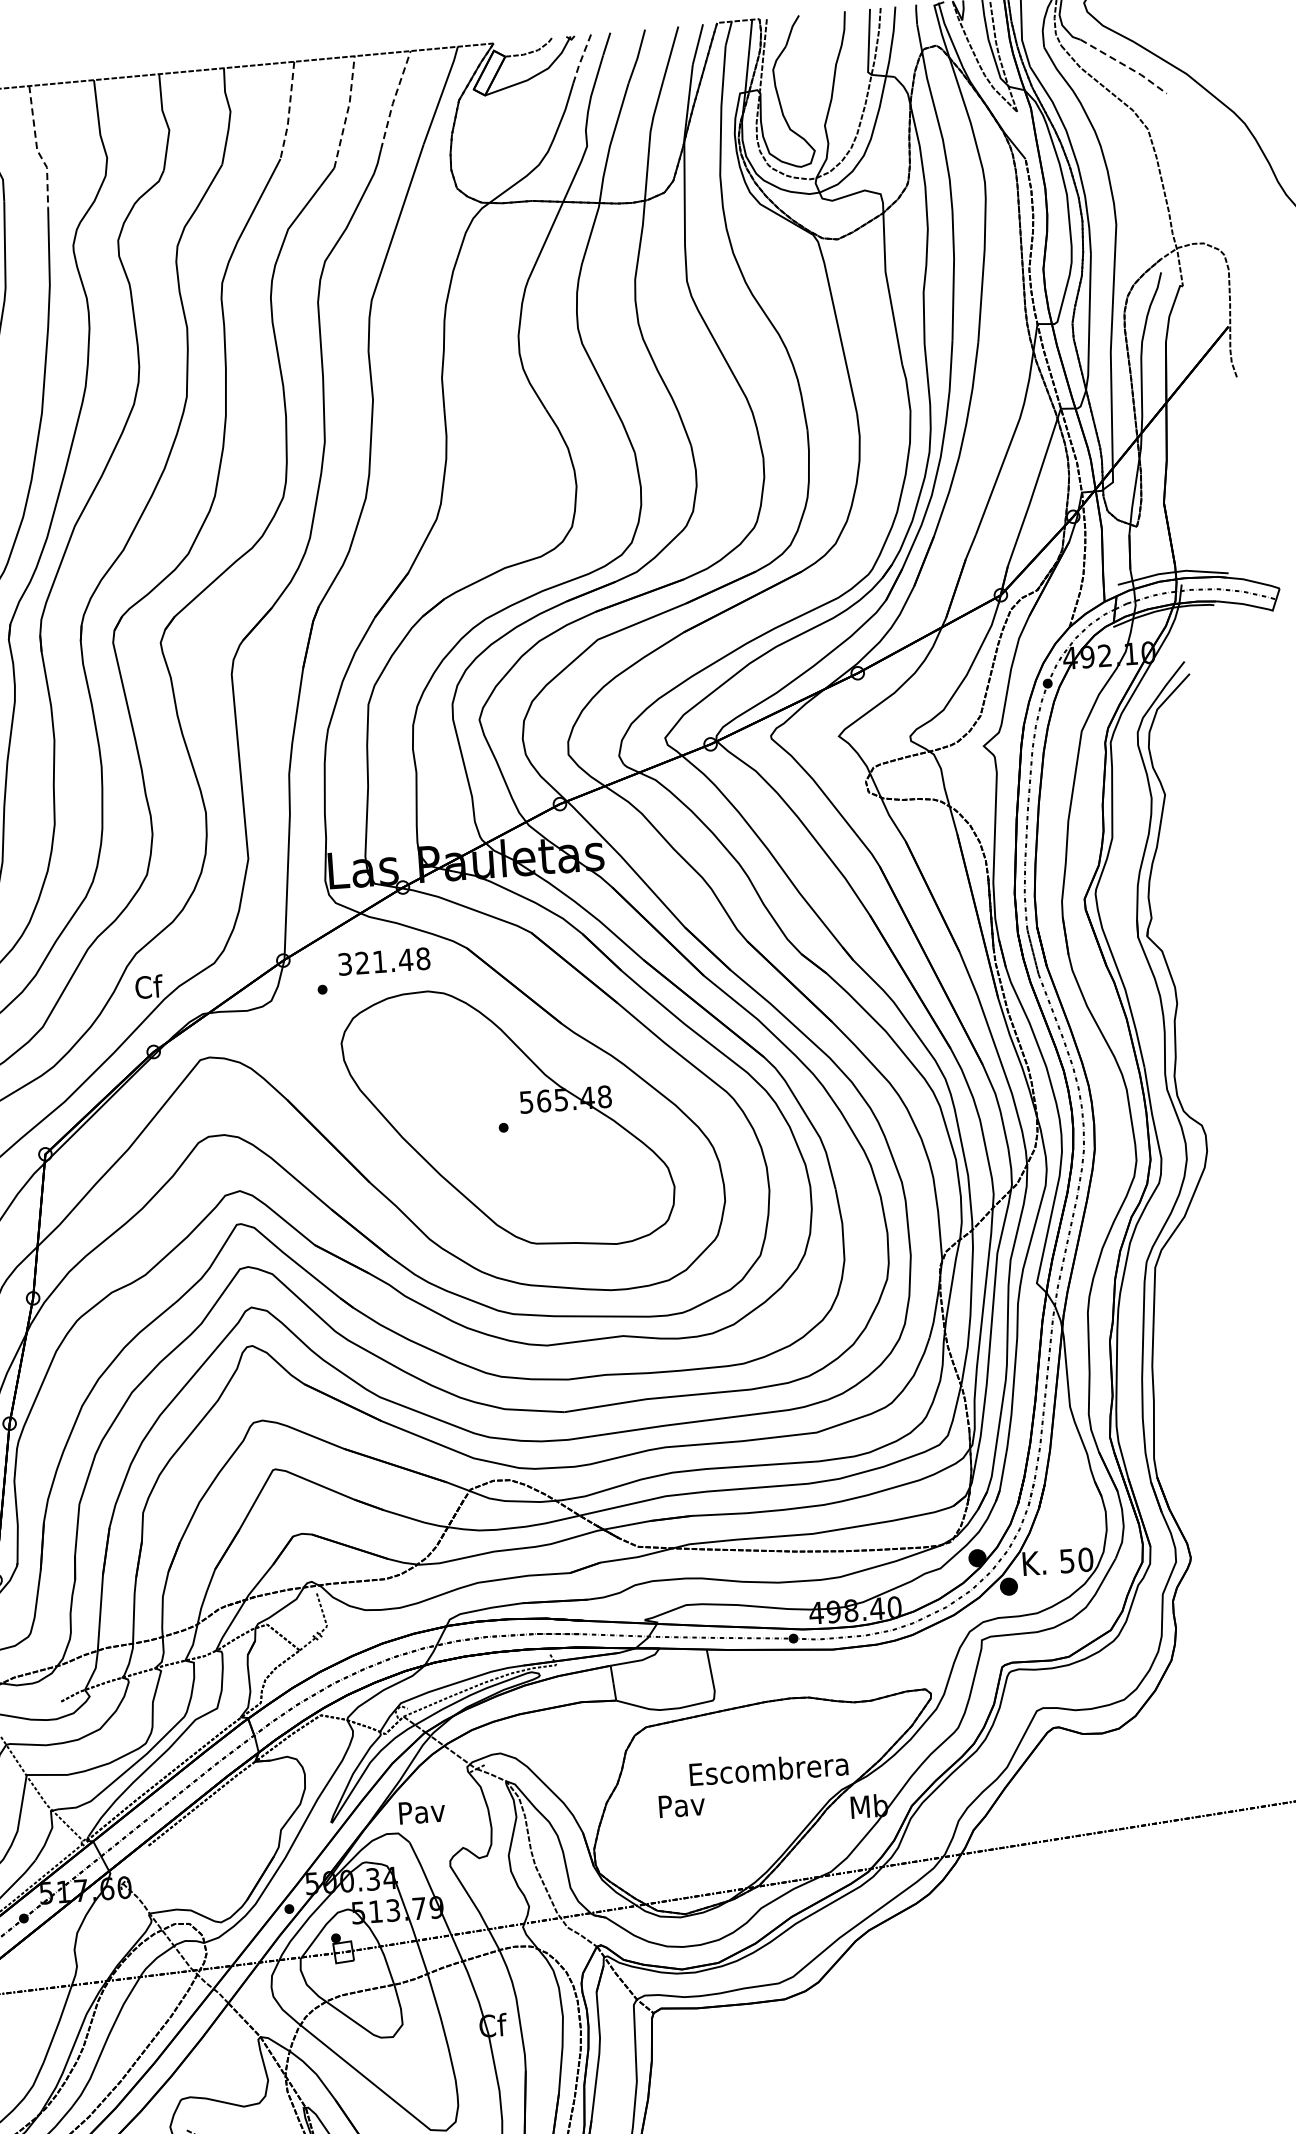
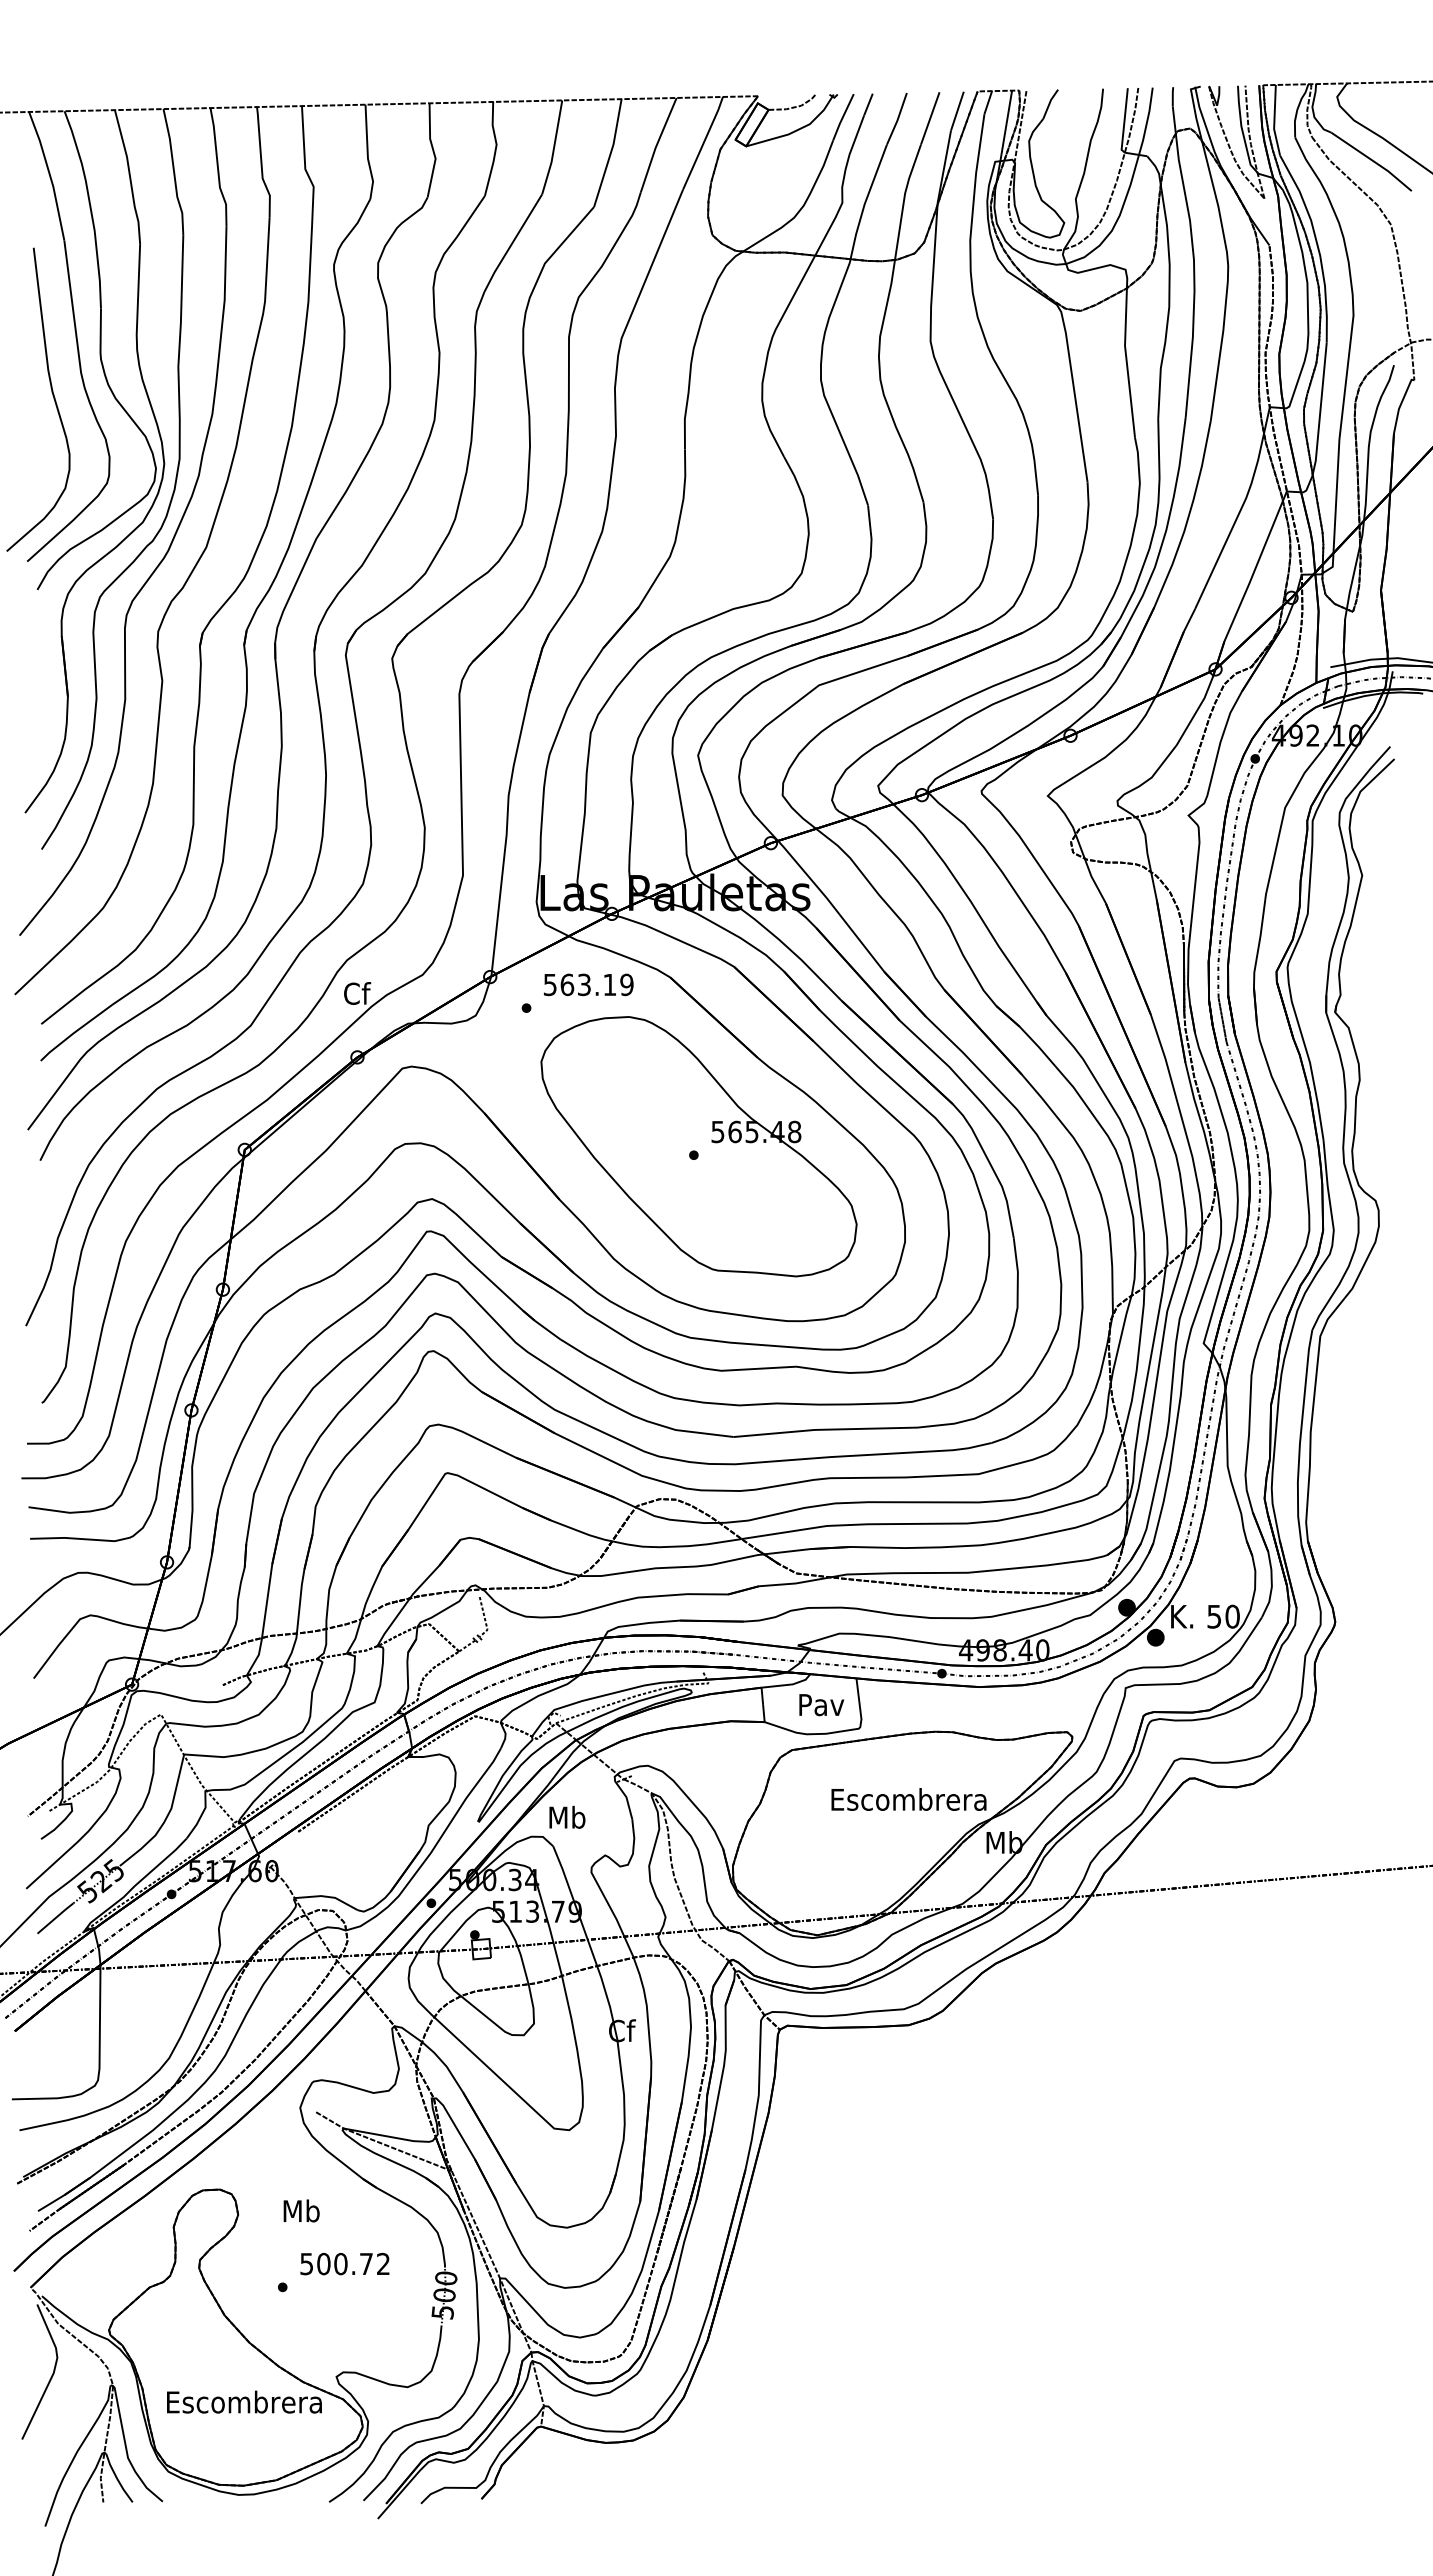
line: (581, 60) -> (842, 118), dashed -> solid
line: (1125, 66) -> (1373, 161), dashed -> solid
line: (394, 99) -> (657, 144), dashed -> solid
line: (288, 111) -> (553, 148), dashed -> solid
line: (347, 111) -> (610, 152), dashed -> solid
line: (37, 149) -> (305, 168), dashed -> solid
text: (384, 961) -> (588, 984), 321.48 -> 563.19
text: (681, 1806) -> (821, 1705), moved
text: (421, 1810) -> (567, 1816), Pav -> Mb

